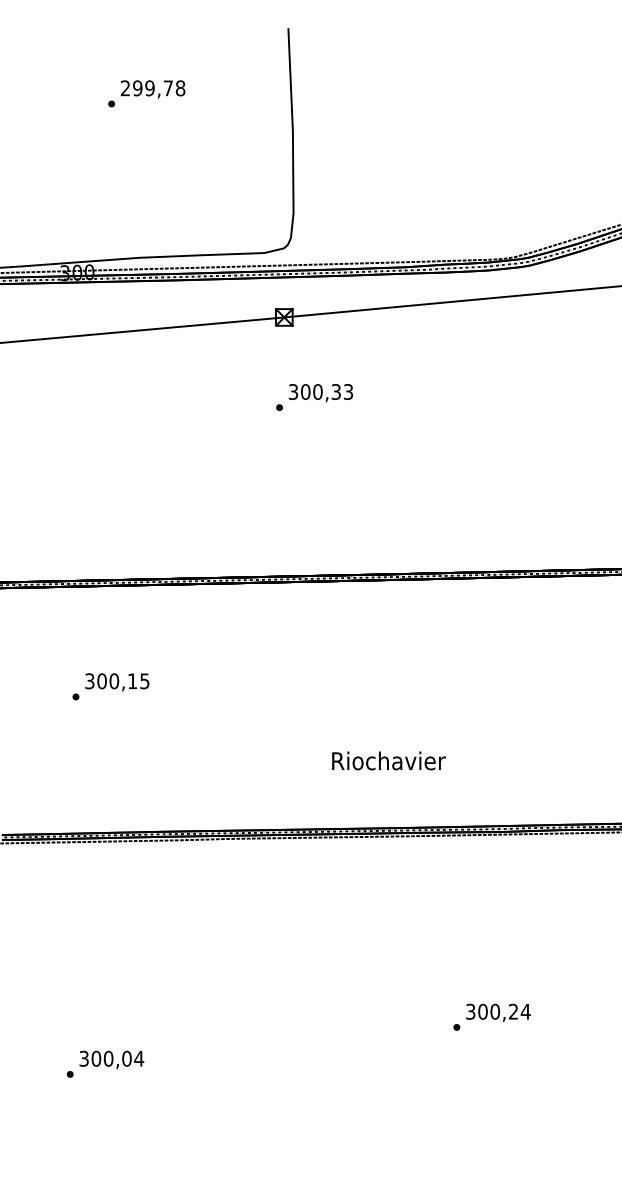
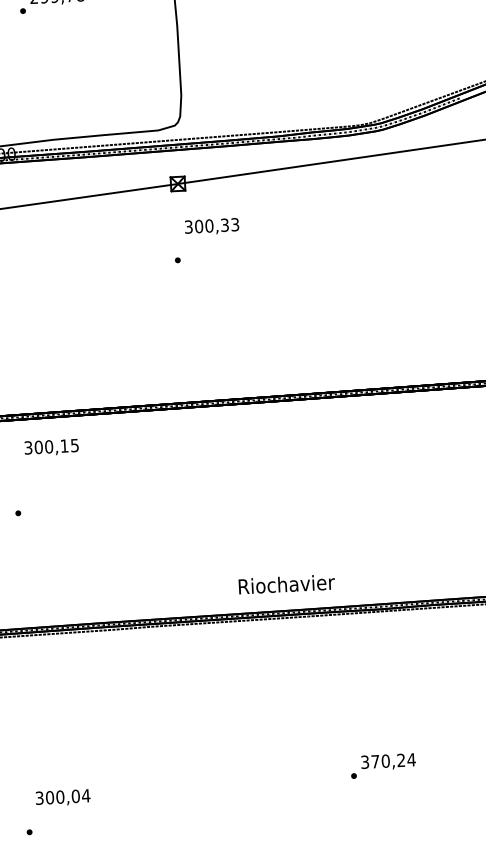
text: (320, 393) -> (211, 227), moved
text: (117, 682) -> (51, 447), moved
text: (388, 760) -> (286, 583), moved
text: (482, 1011) -> (375, 761), 300,24 -> 370,24
text: (111, 1059) -> (62, 797), moved

